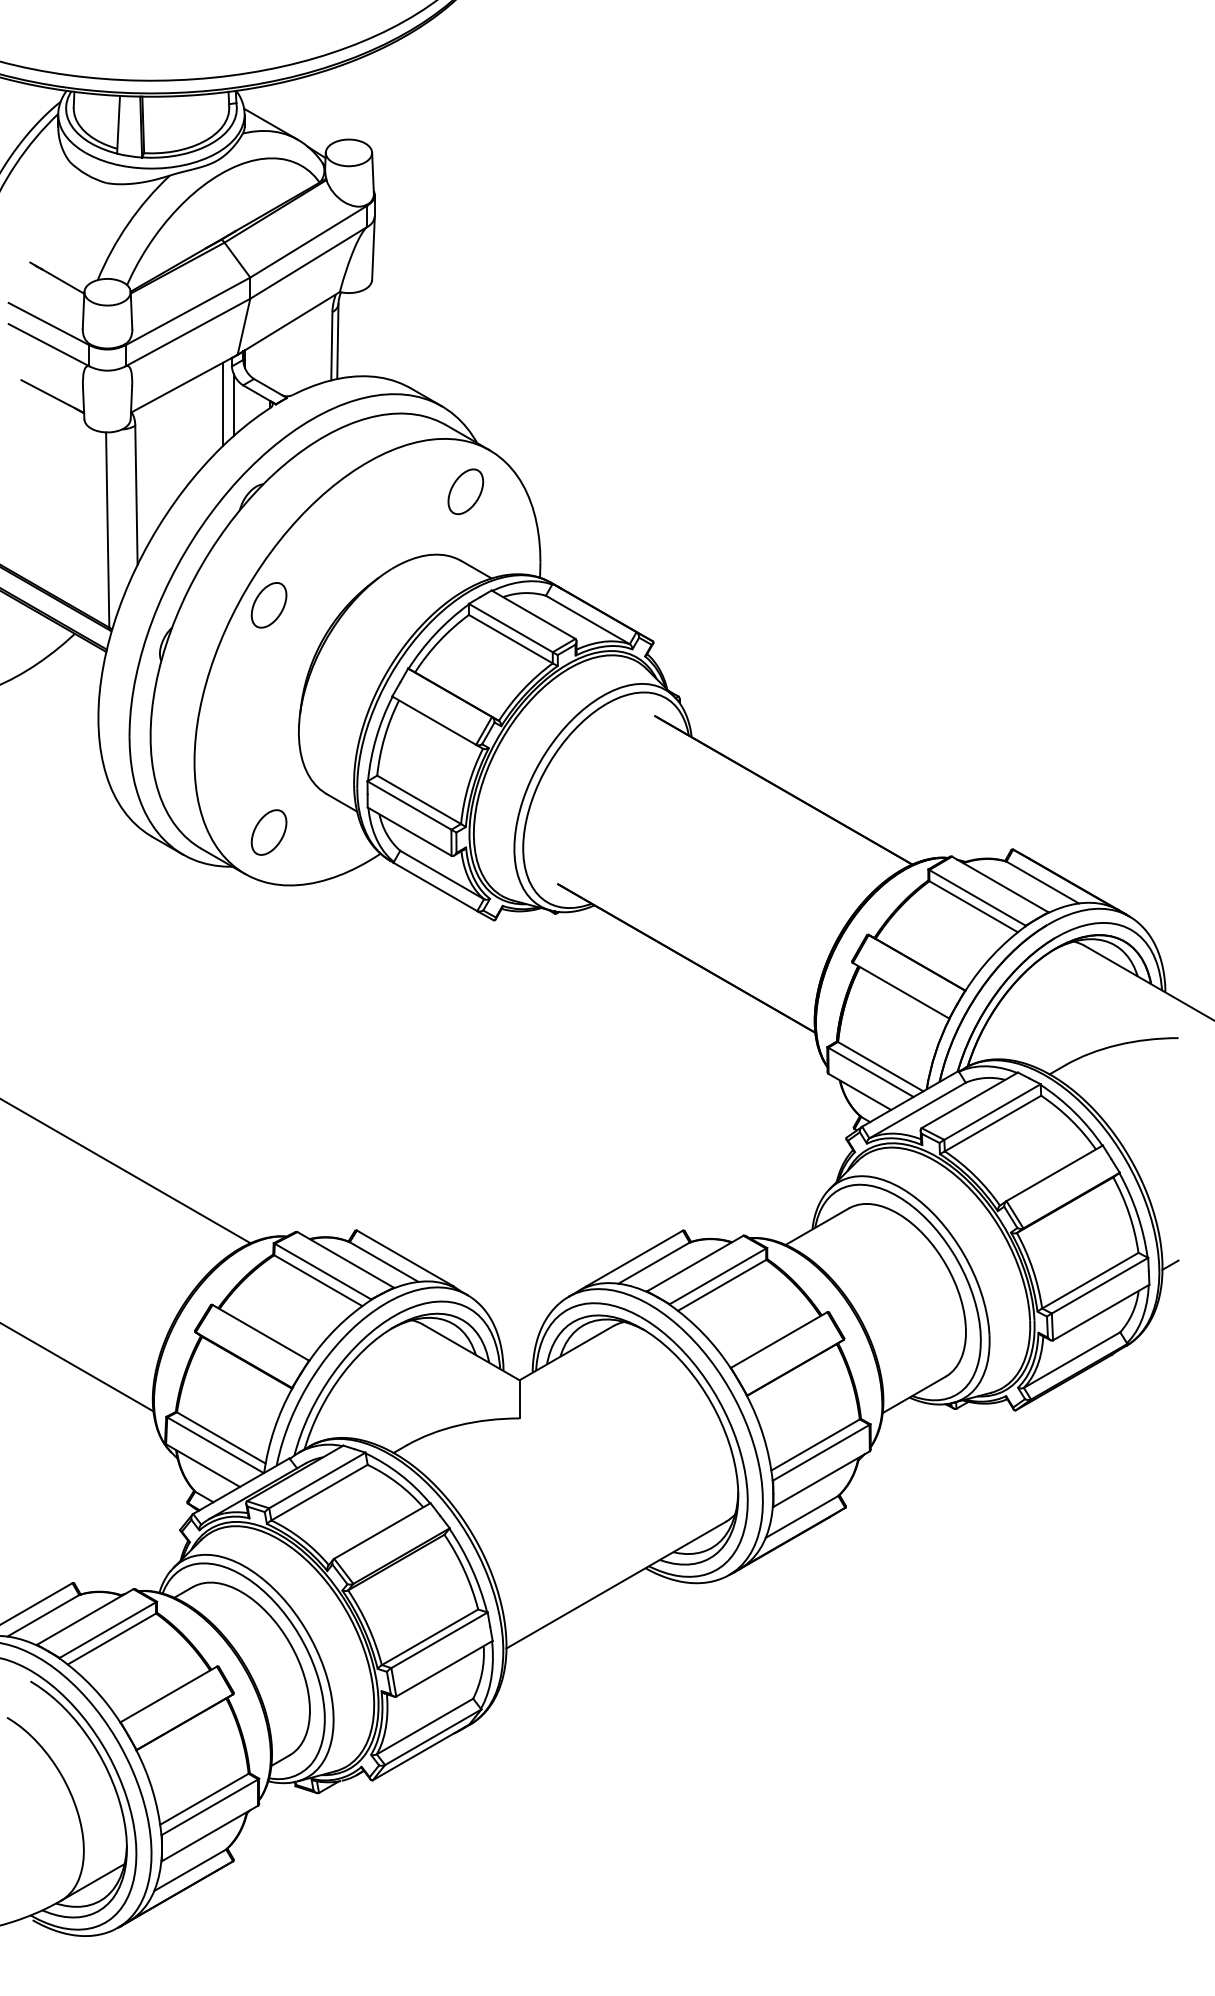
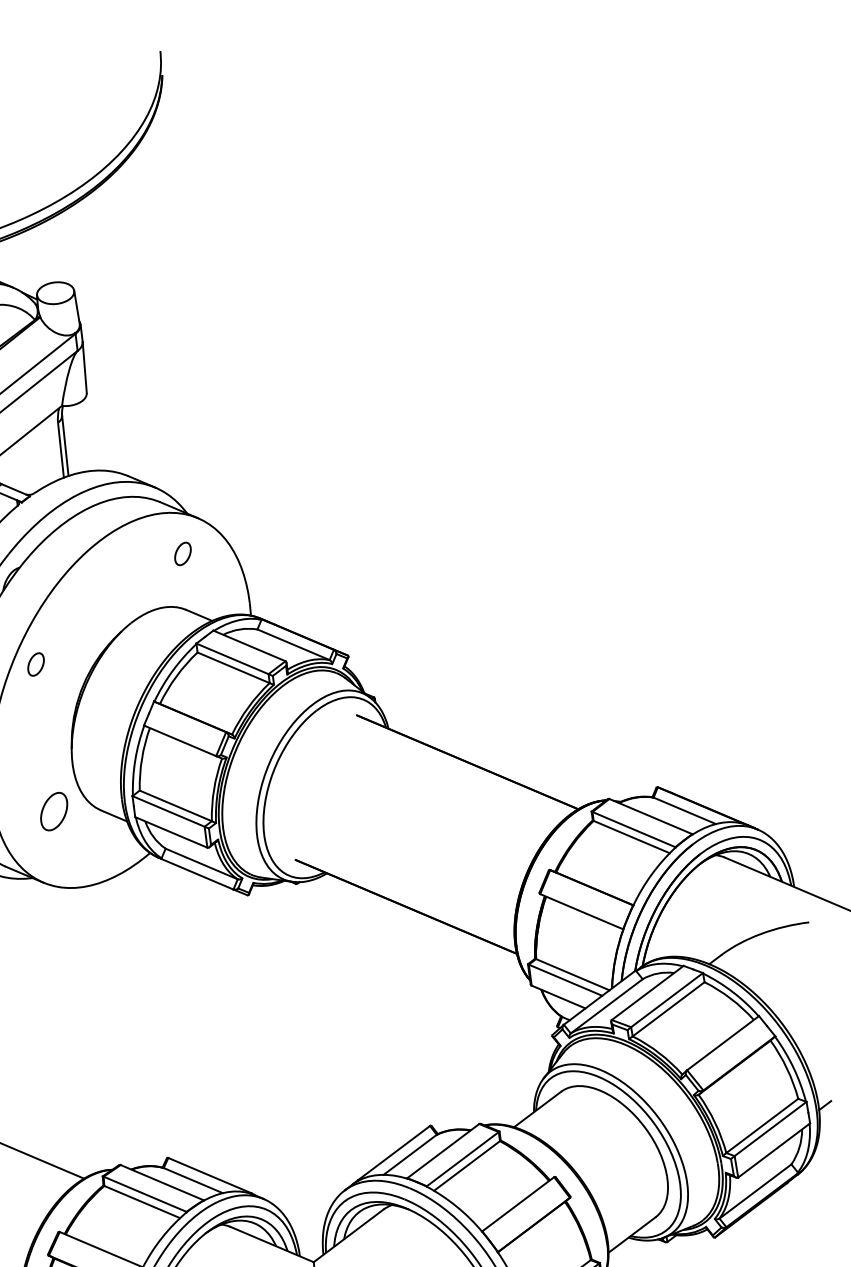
part: (465, 491) -> (182, 553), size x0.6
part: (268, 605) -> (35, 664), size x0.6
part: (268, 832) -> (53, 811), moved

